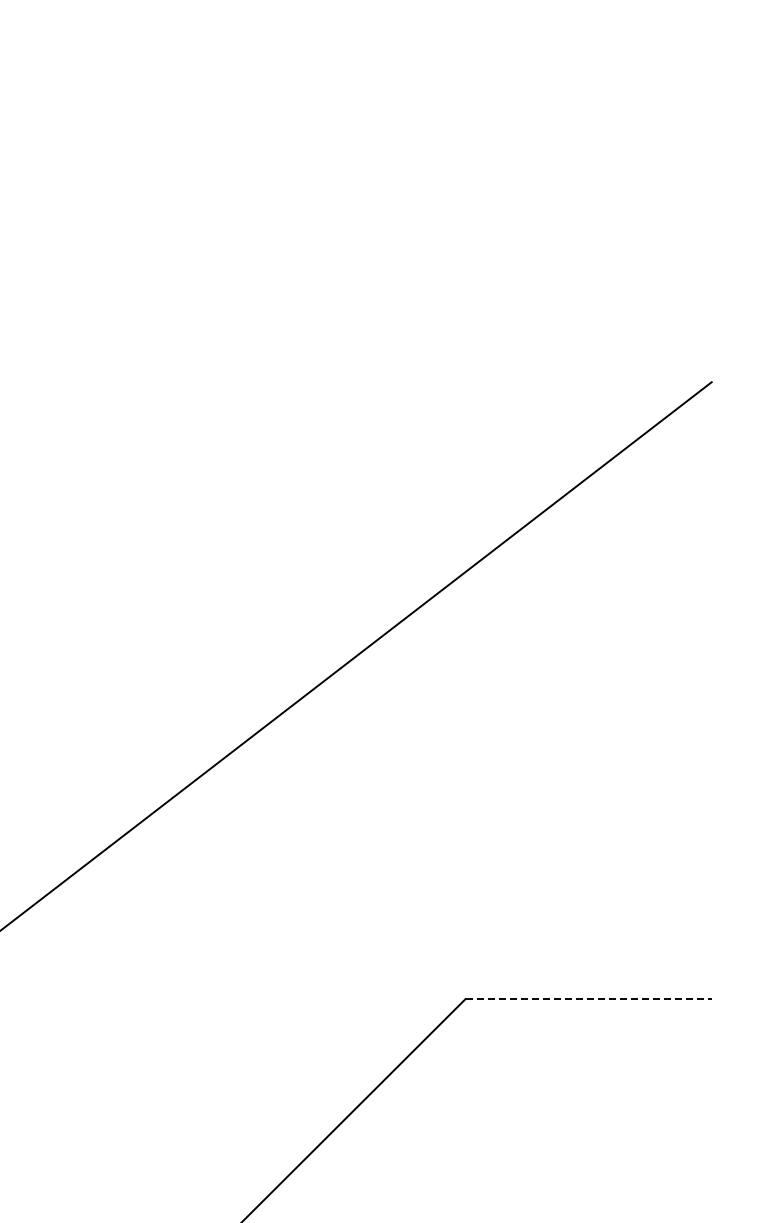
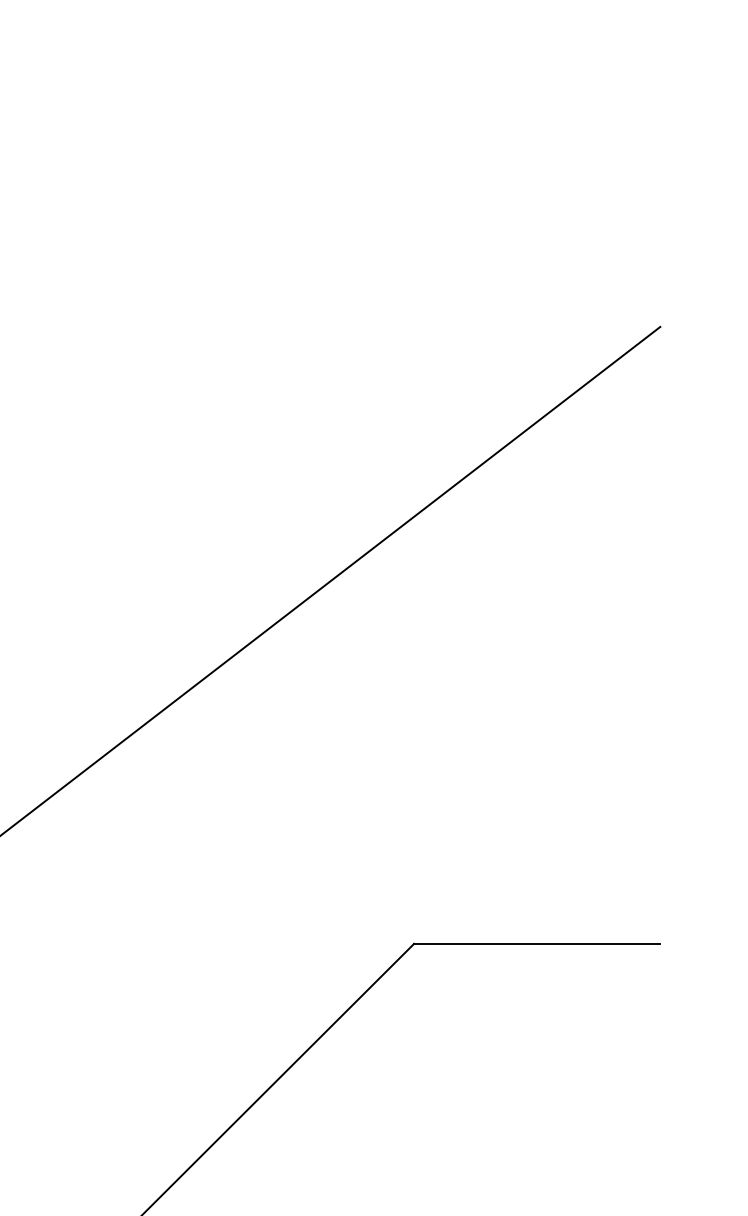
line: (589, 999) -> (538, 944), dashed -> solid

